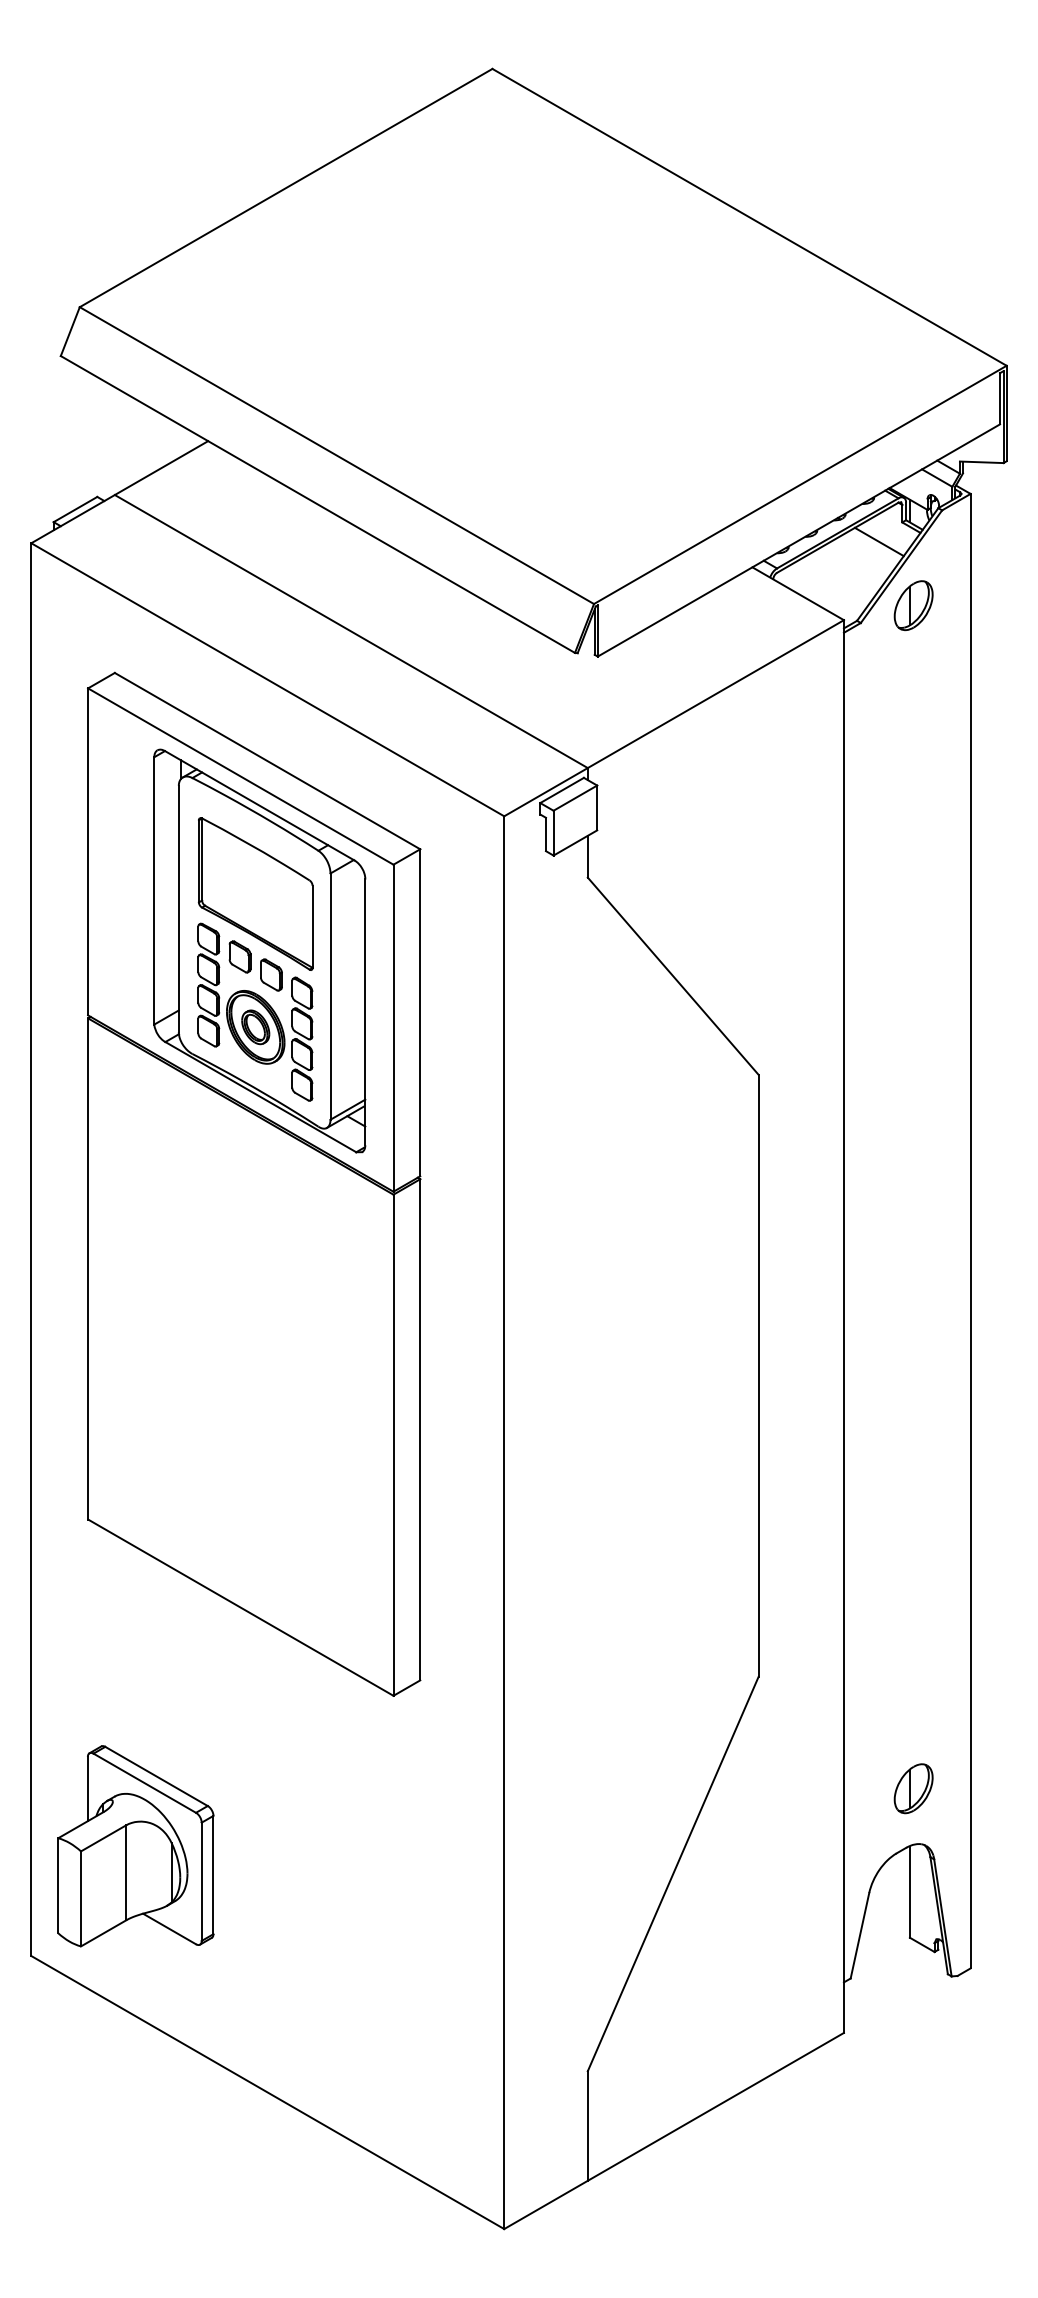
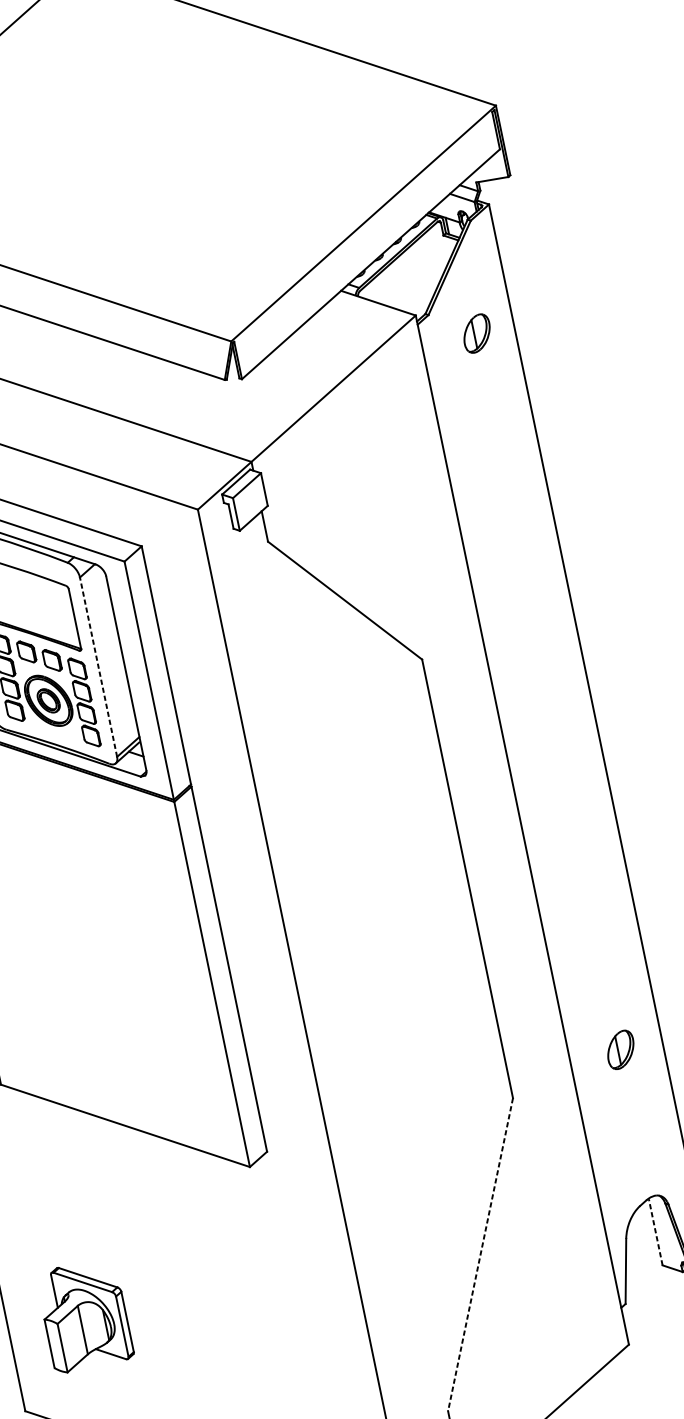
line: (878, 541) -> (429, 253), removed
part: (913, 605) -> (476, 333), moved
line: (330, 996) -> (98, 667), solid -> dashed
part: (913, 1788) -> (620, 1049), moved
part: (135, 1846) -> (84, 1315), size x0.7
line: (673, 1874) -> (480, 1254), solid -> dashed
line: (909, 1891) -> (655, 1231), solid -> dashed

